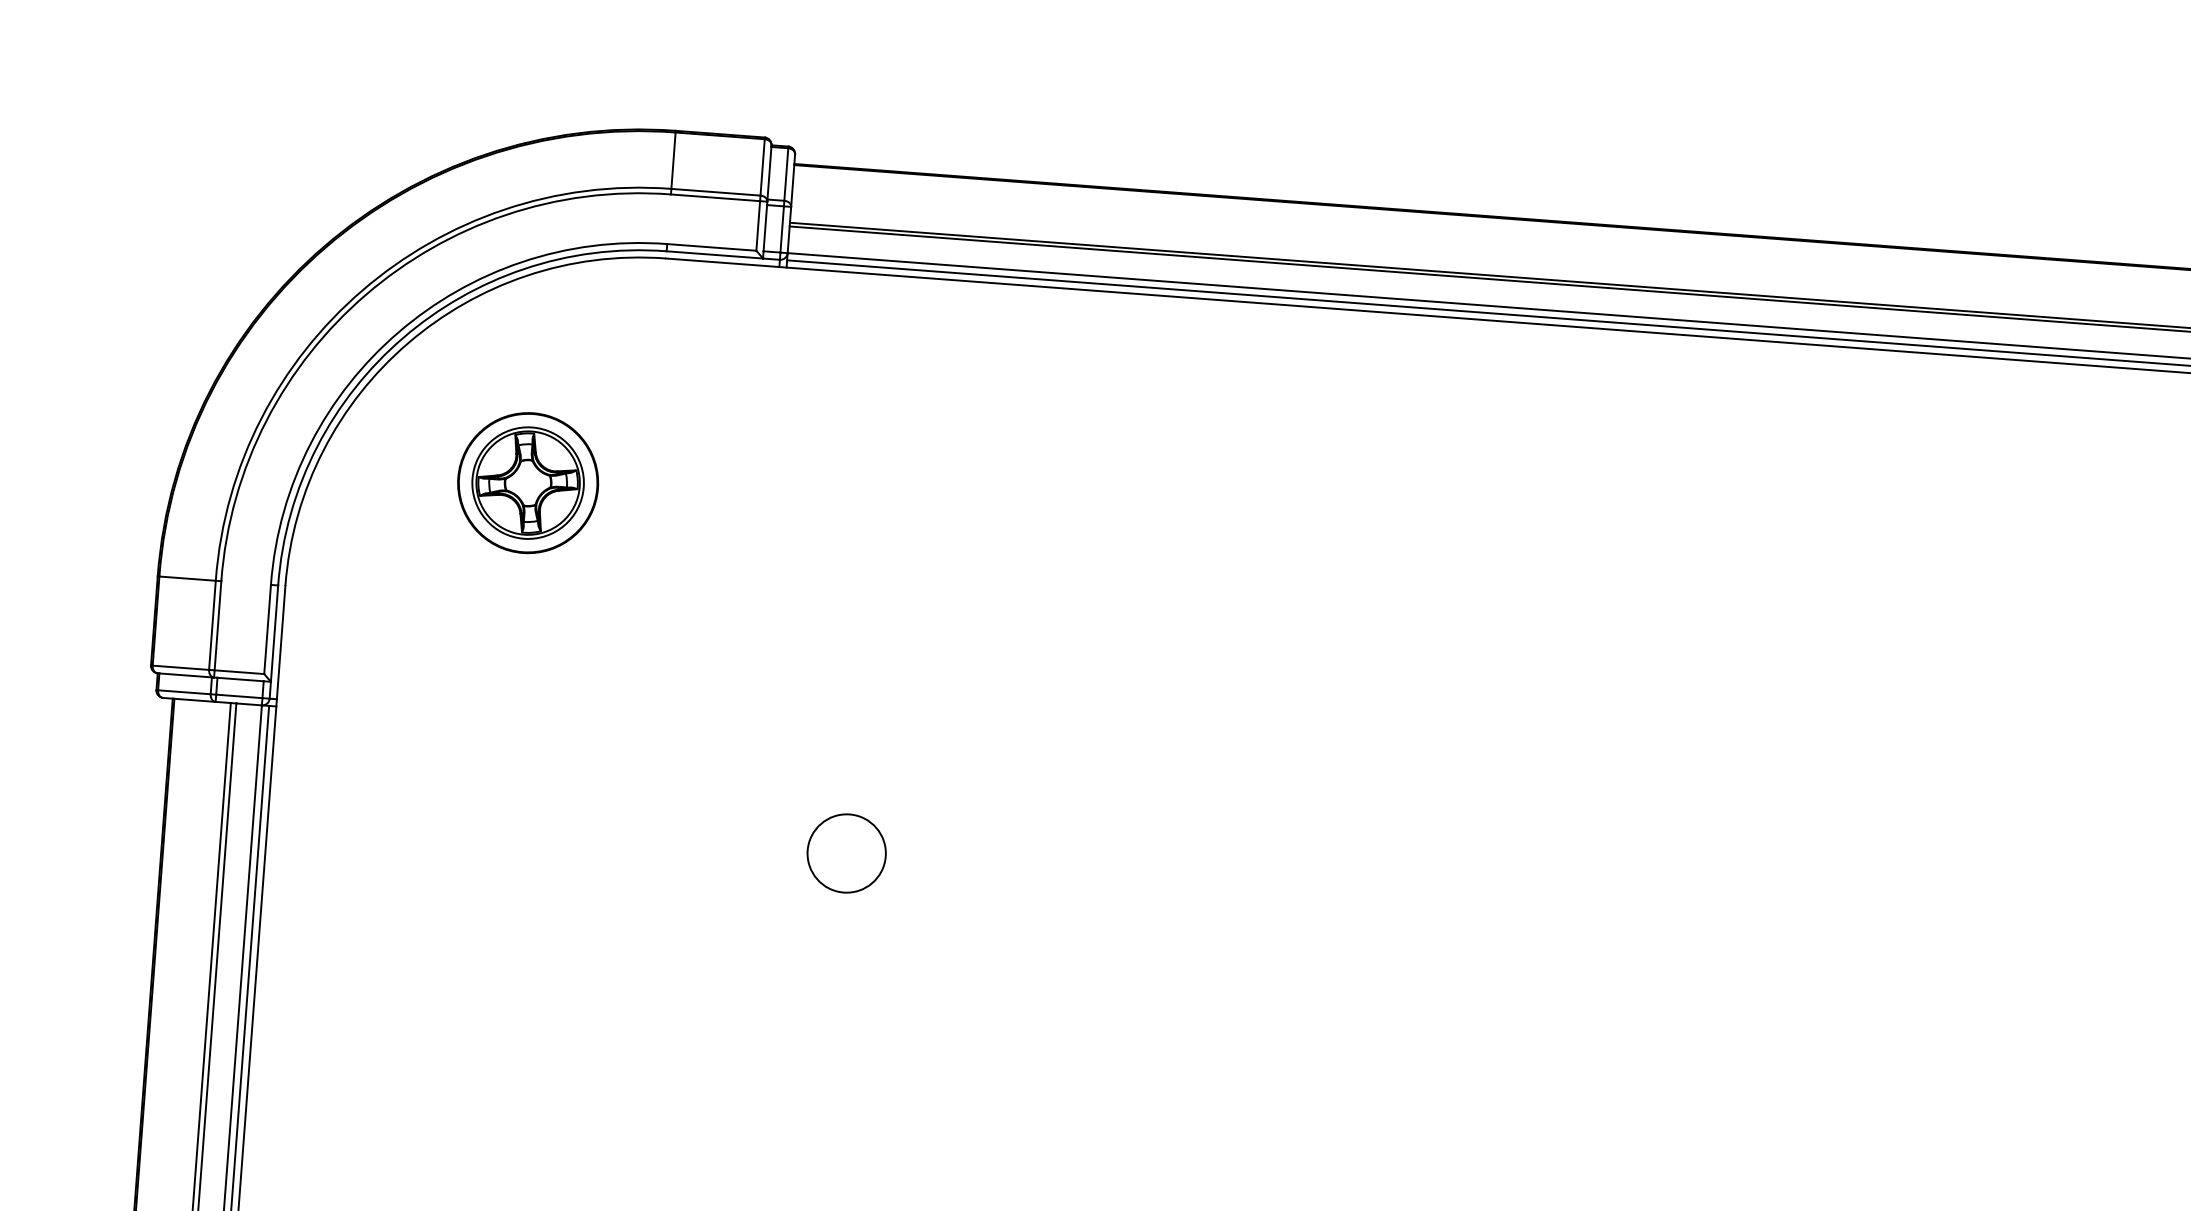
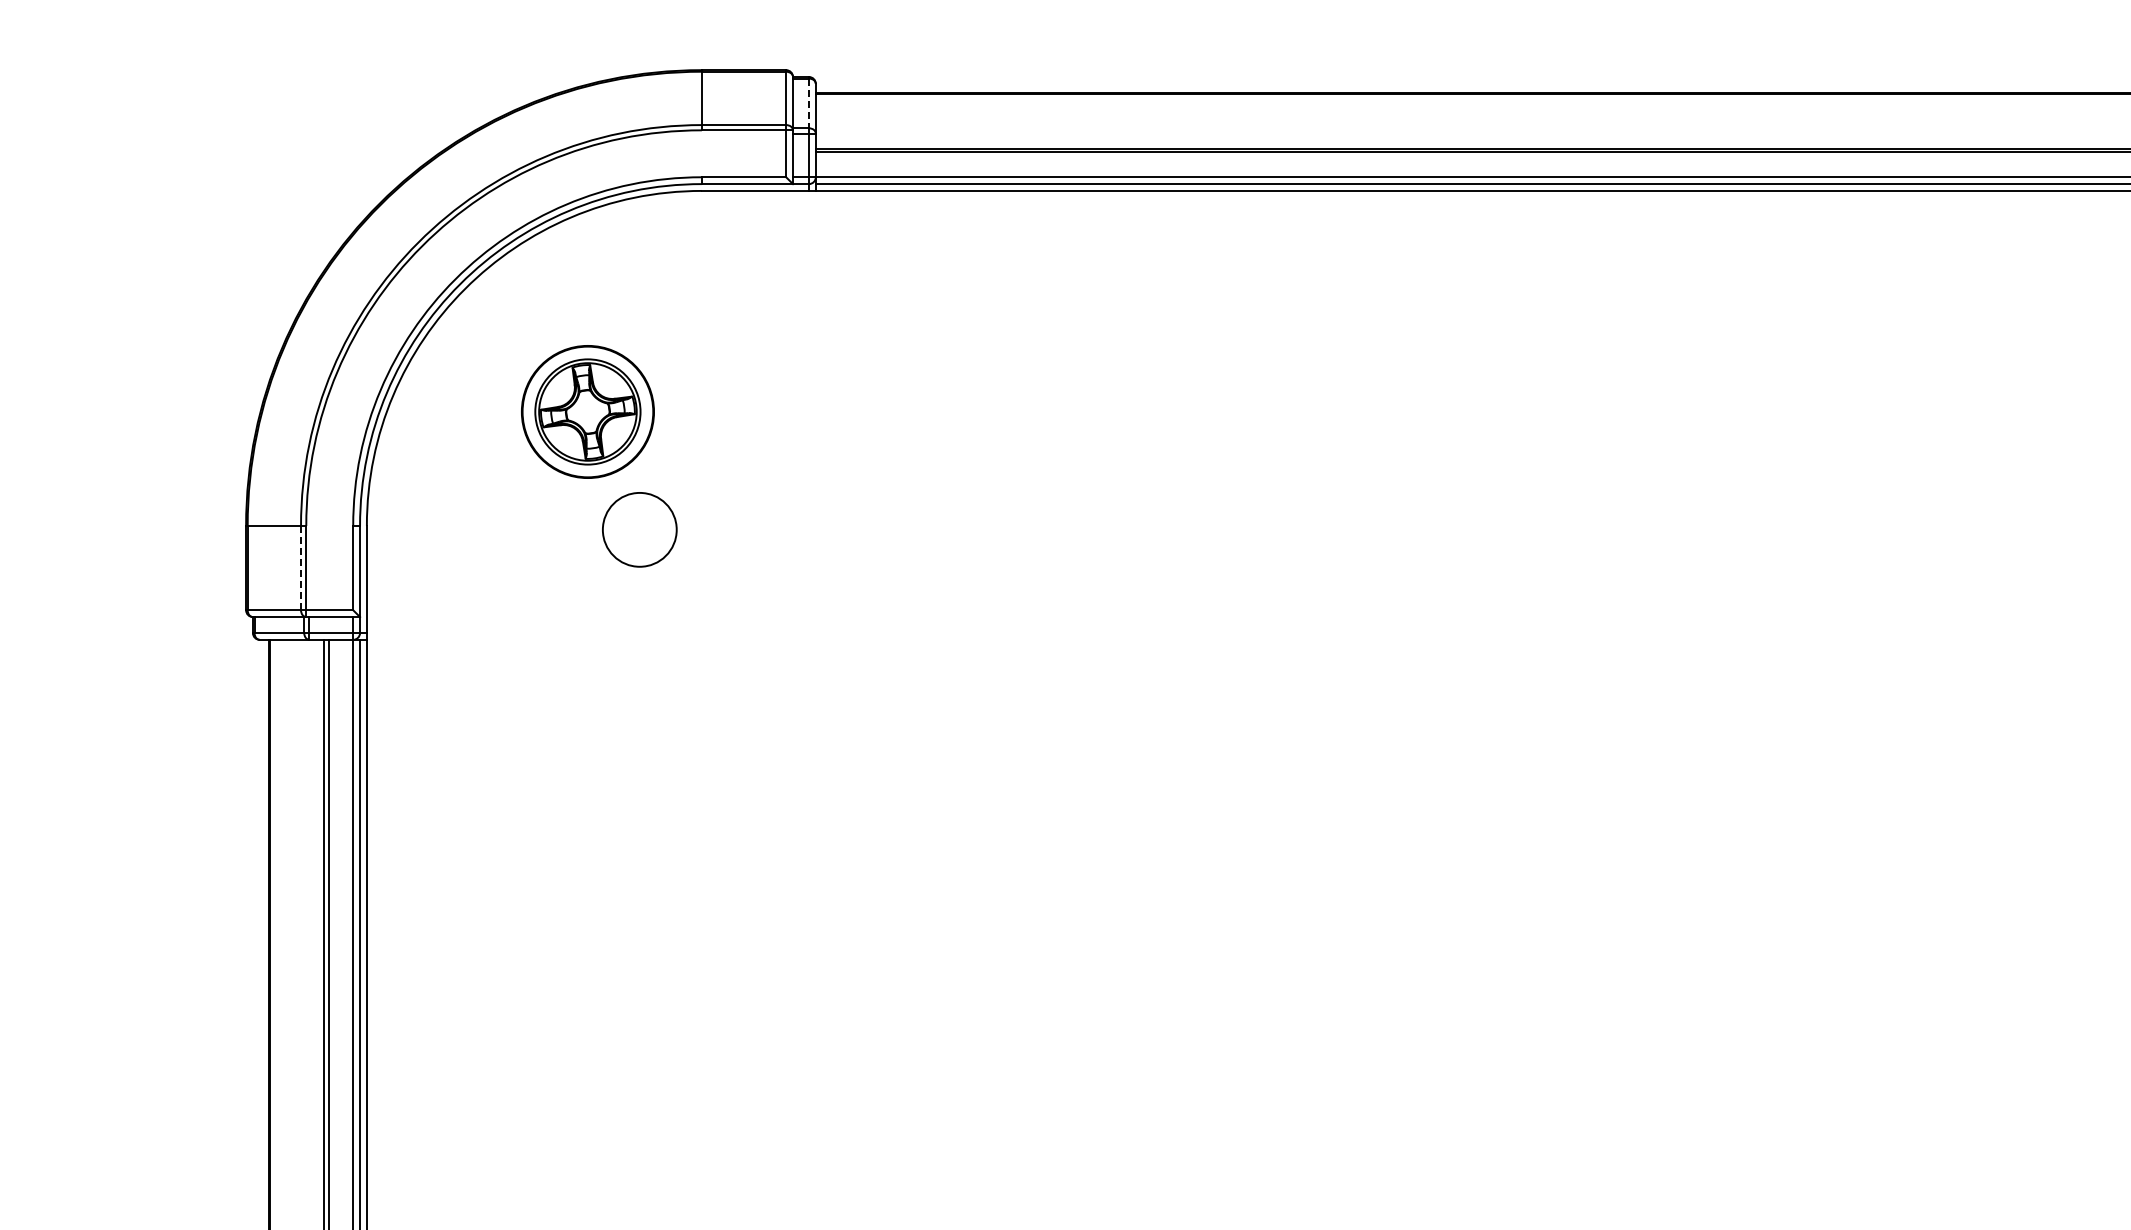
line: (785, 174) -> (808, 103), solid -> dashed
line: (212, 625) -> (301, 568), solid -> dashed
circle: (846, 853) -> (639, 529), moved

